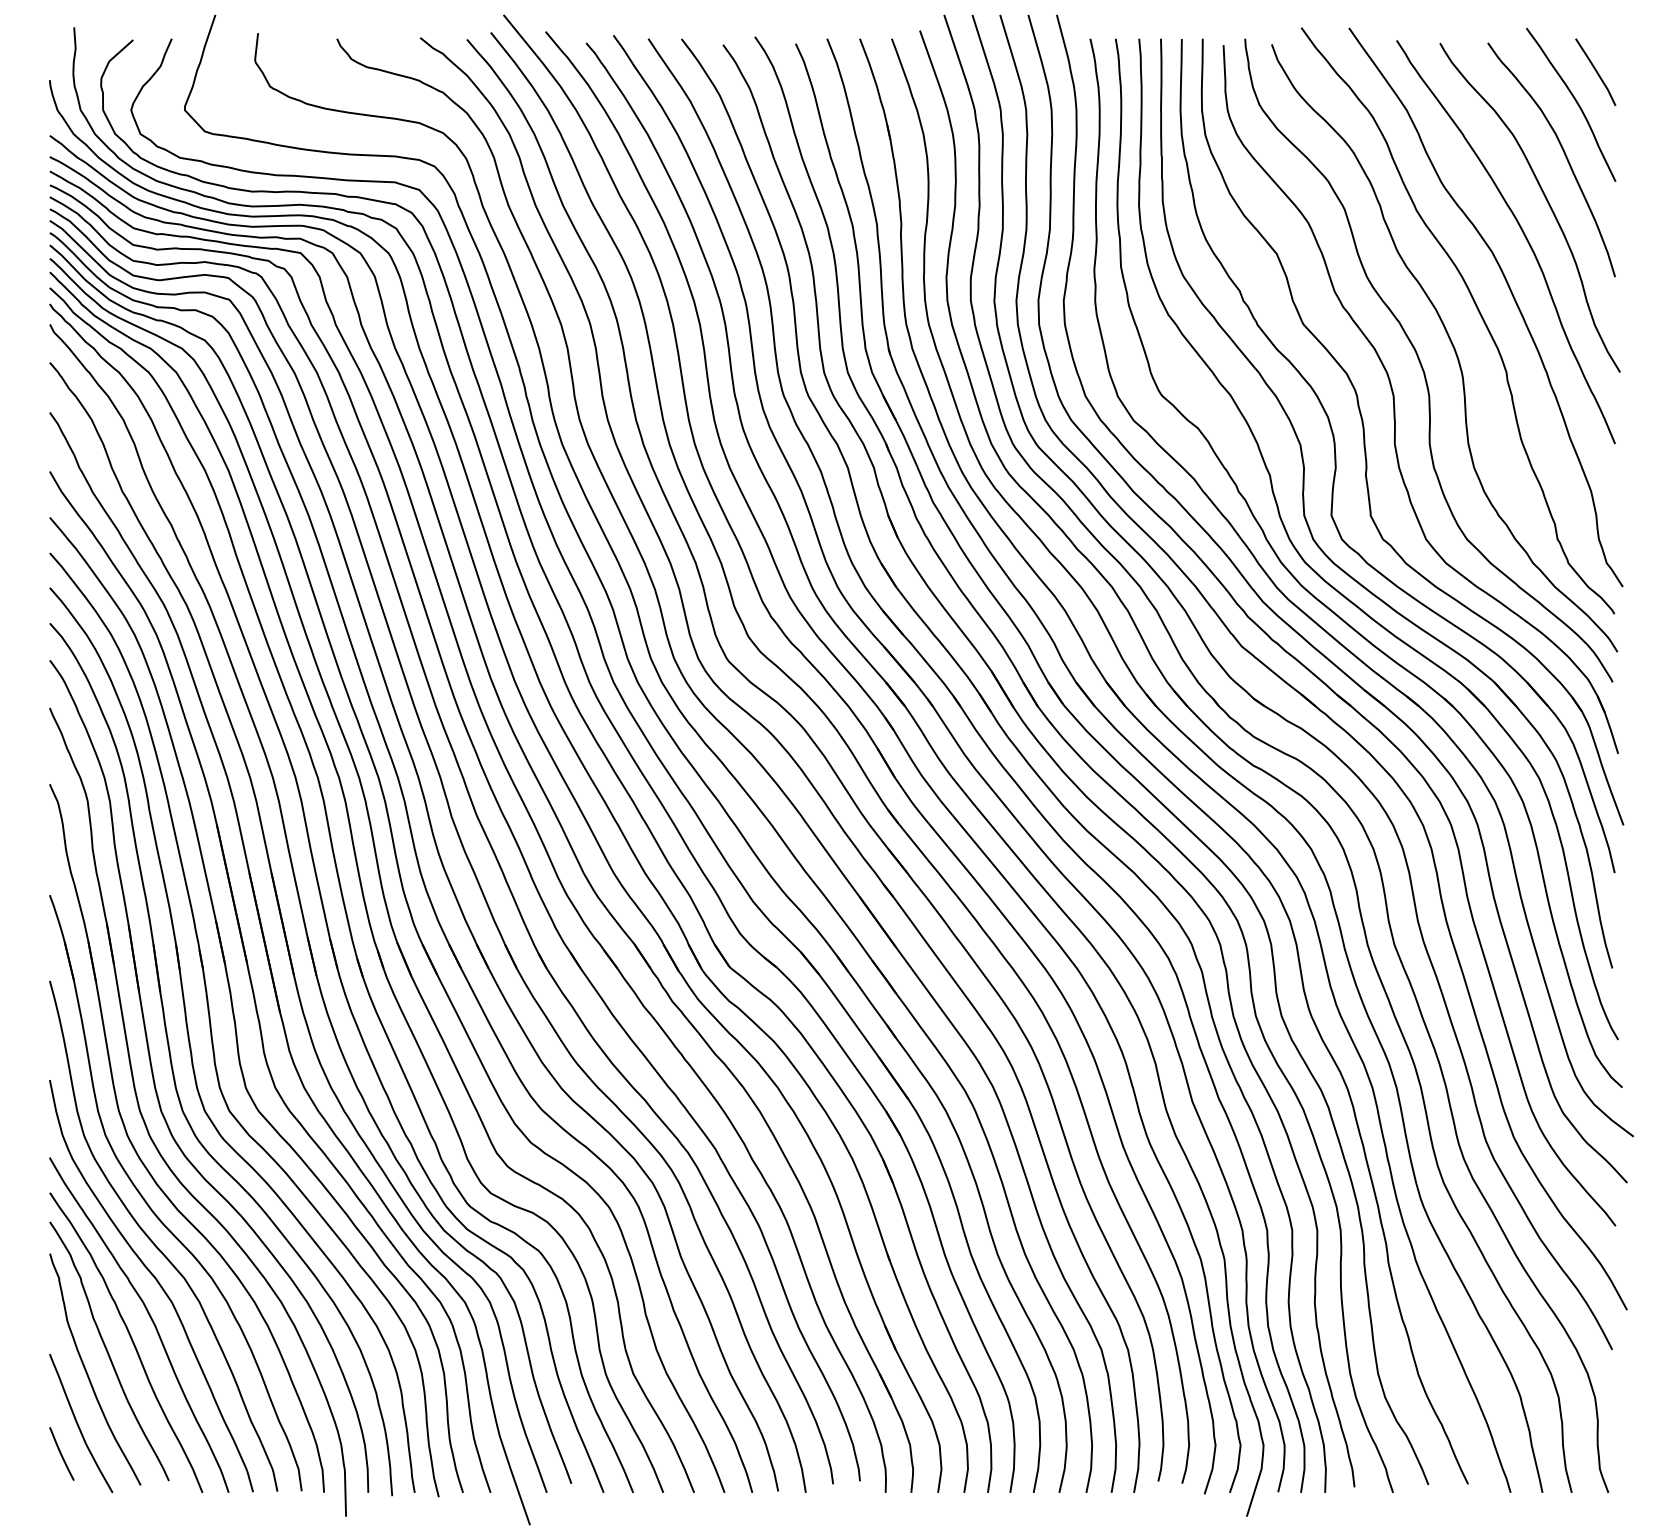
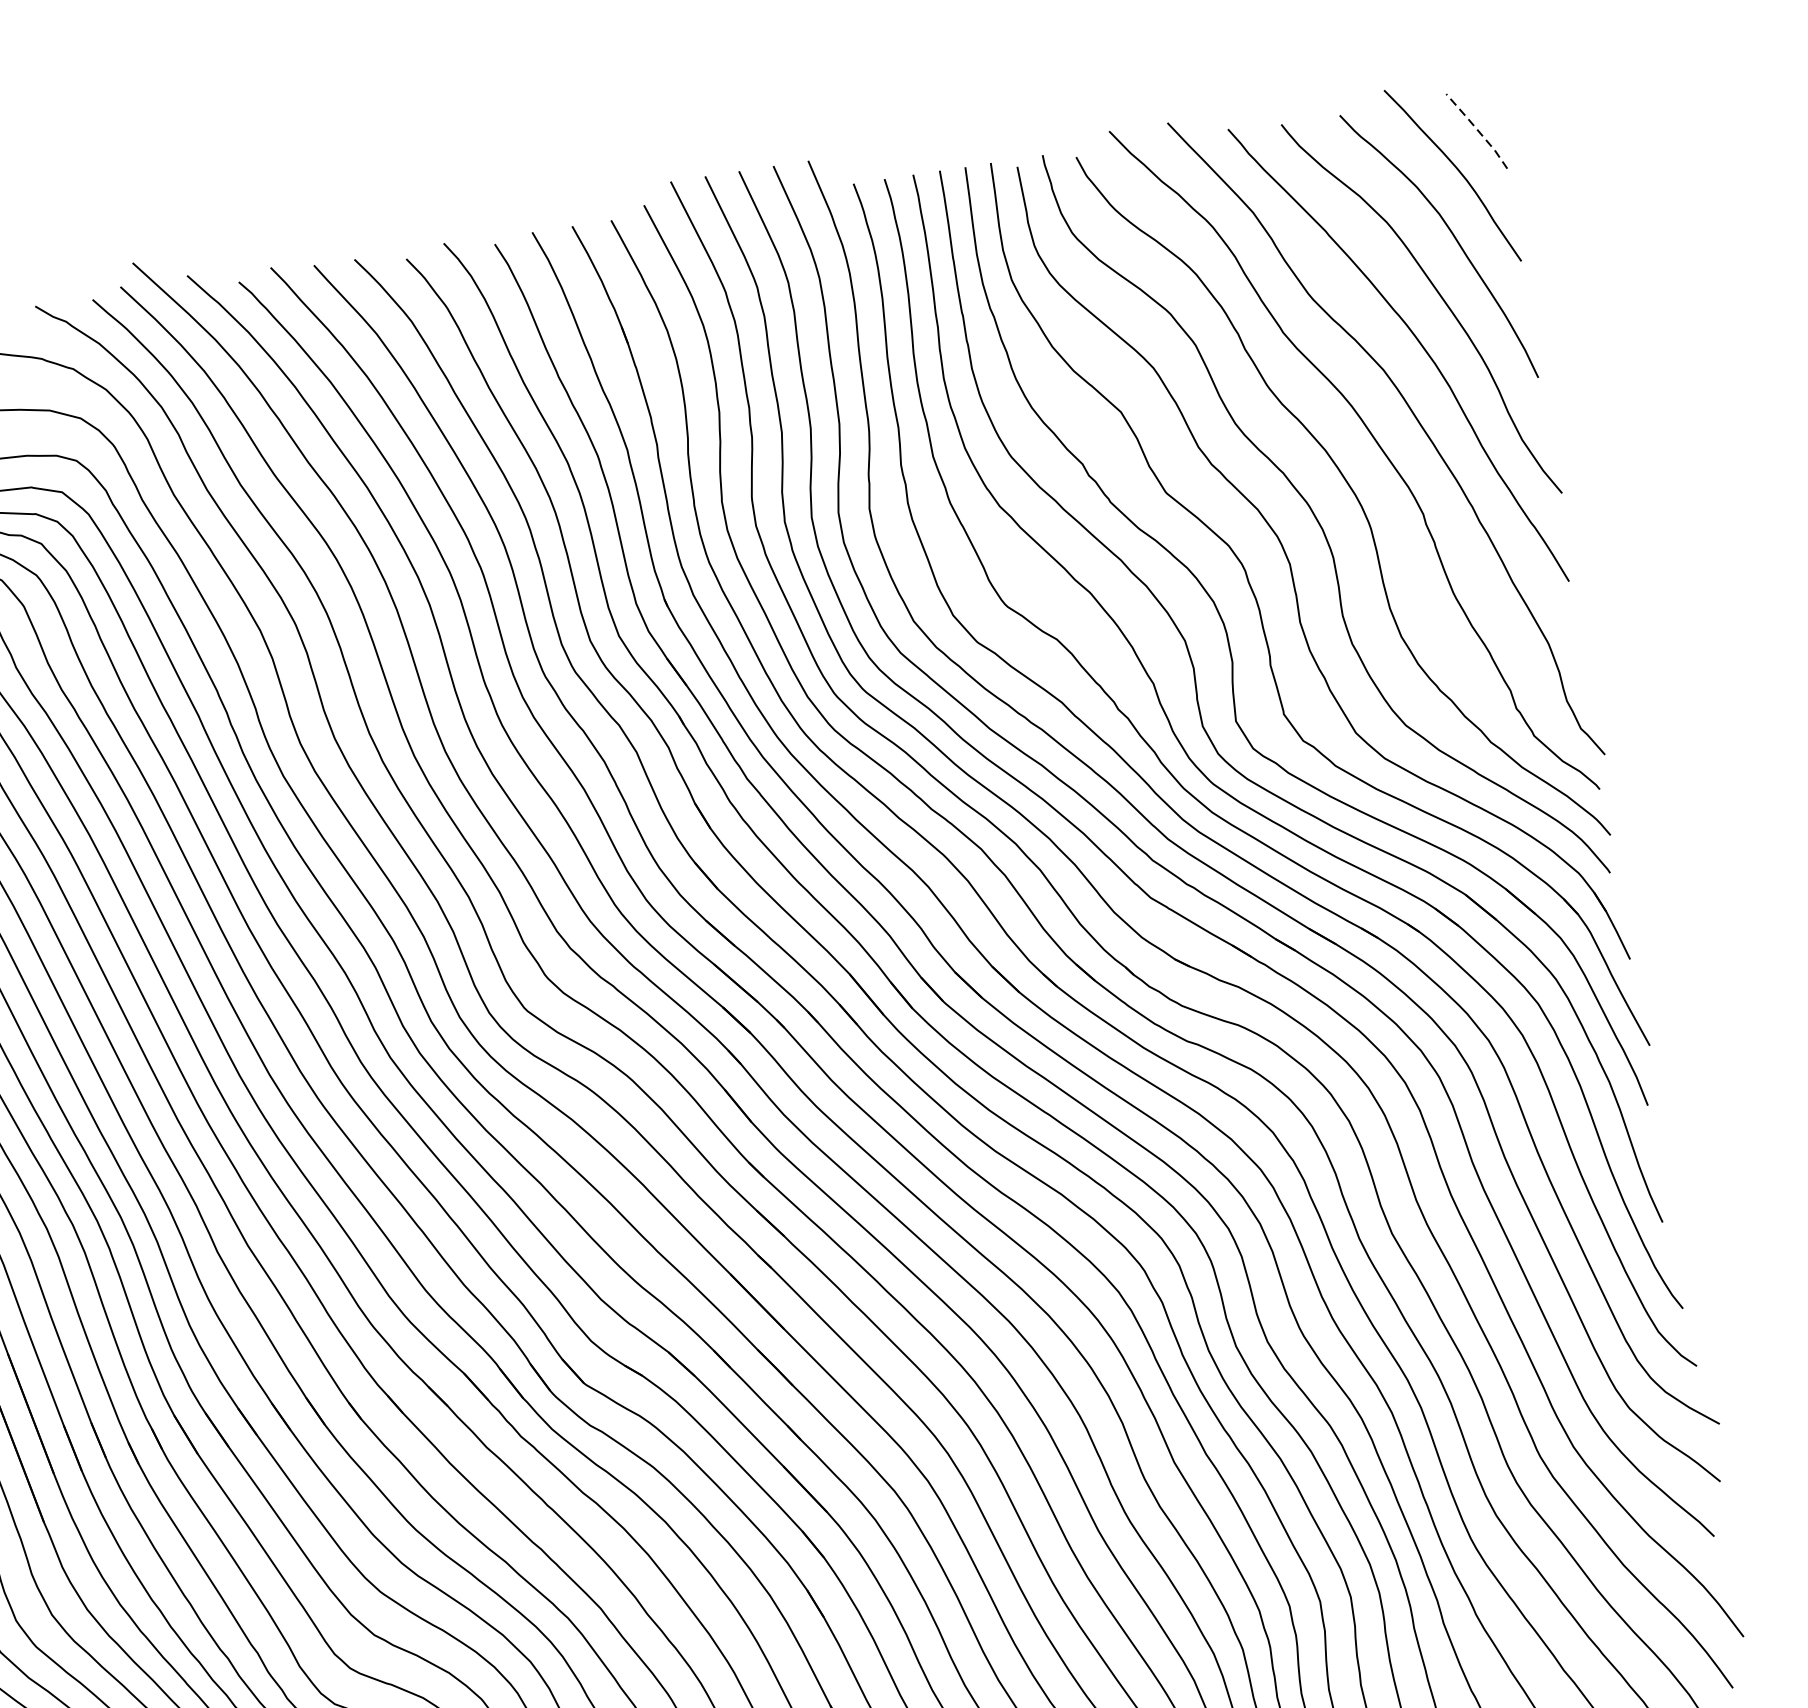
line: (1596, 71) -> (1477, 130), solid -> dashed

